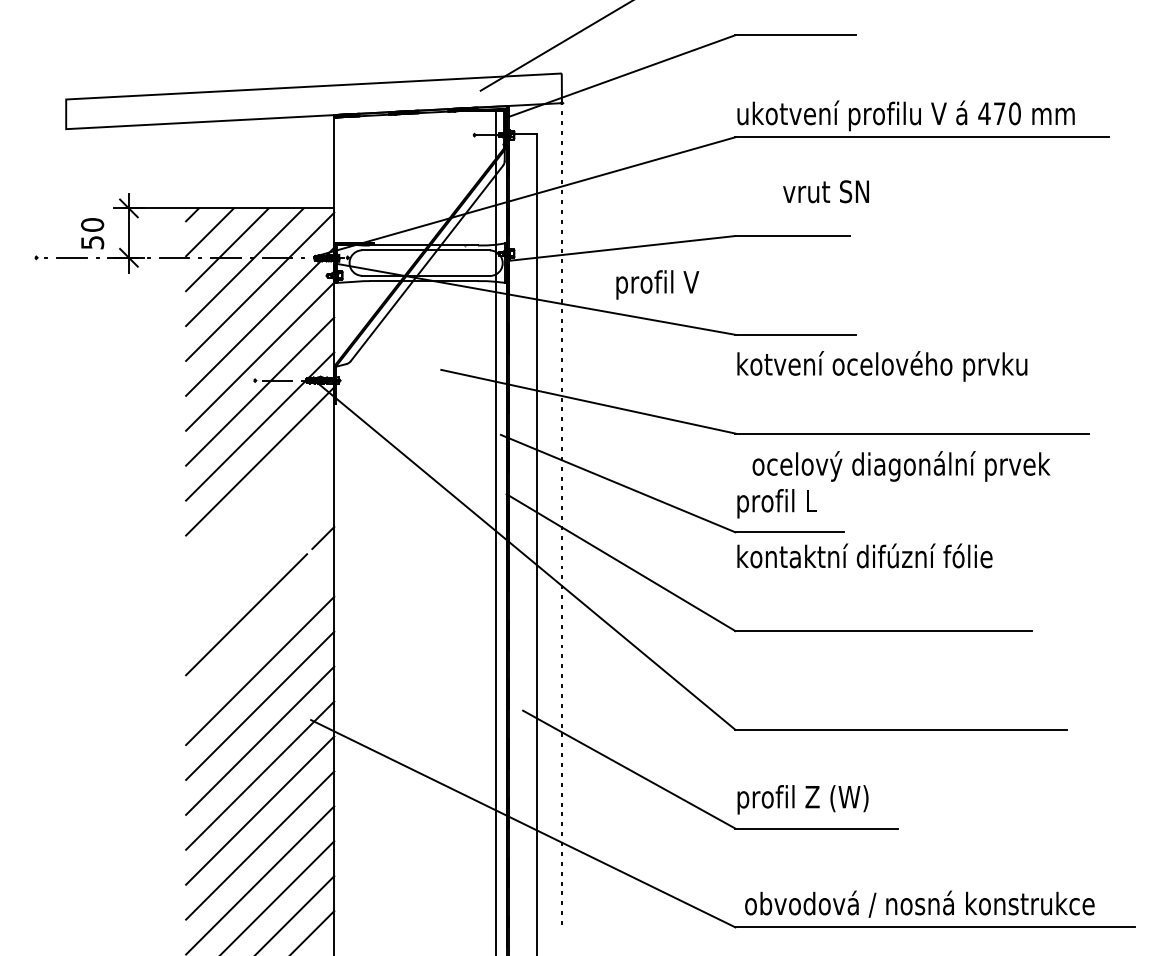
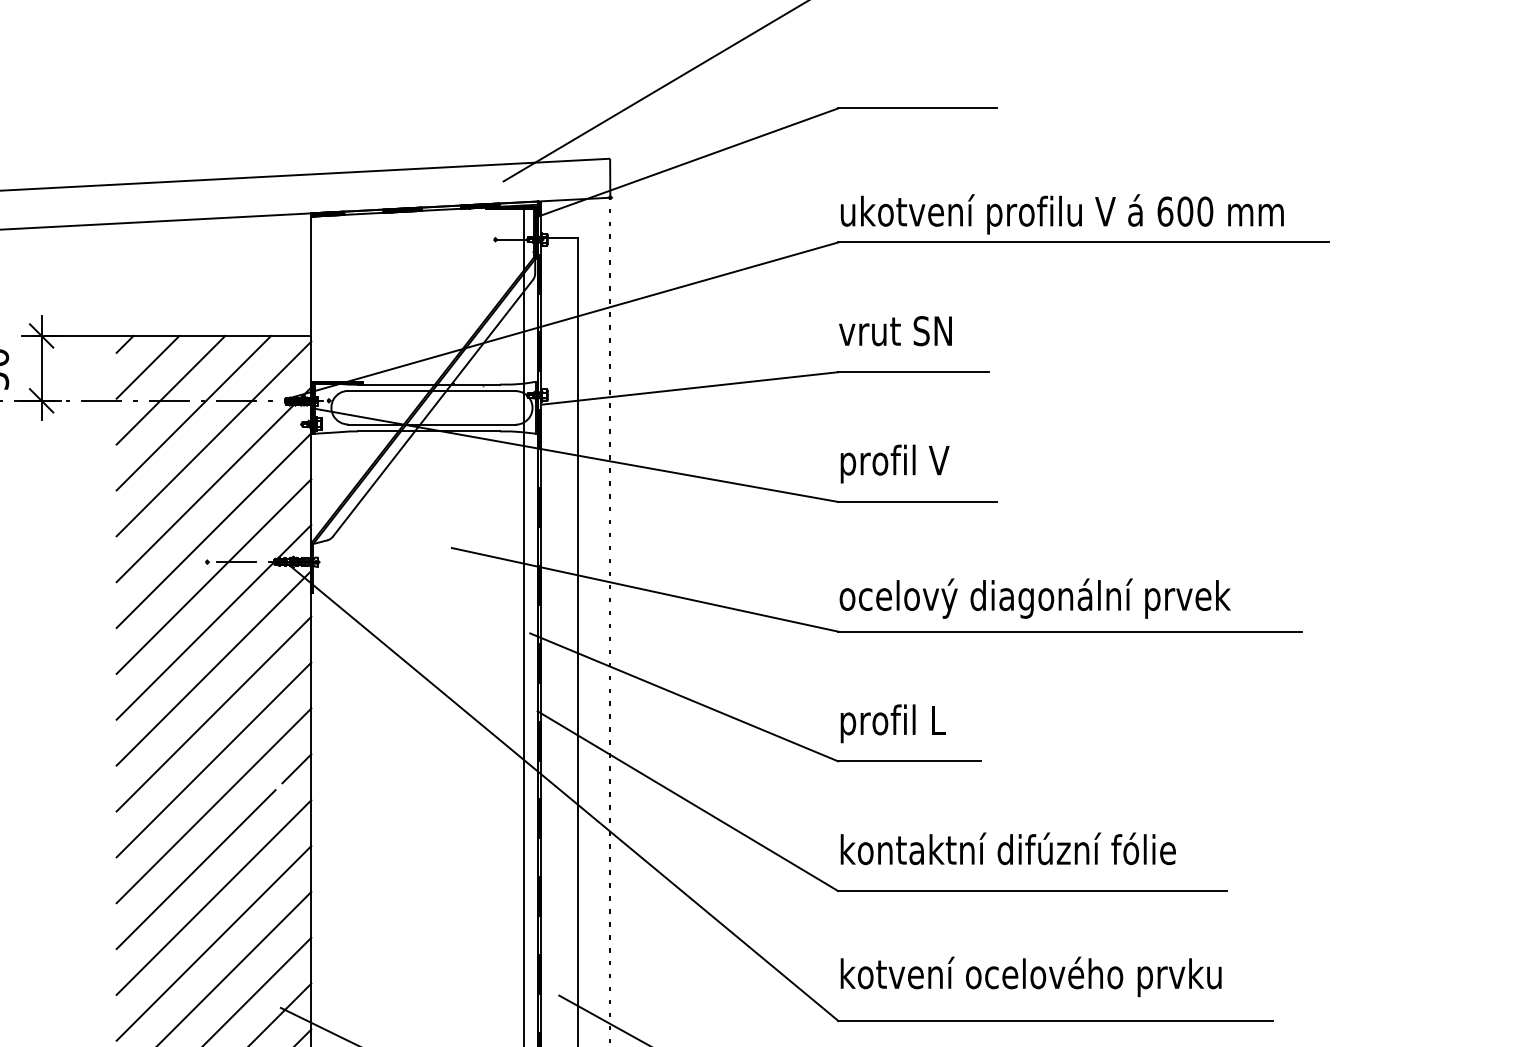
text: (991, 113) -> (1174, 211), 470 -> 600
text: (825, 191) -> (894, 330), moved
text: (657, 284) -> (894, 463), moved
text: (882, 366) -> (1031, 976), moved
text: (901, 466) -> (1035, 598), moved
line: (260, 496) -> (214, 714), added
line: (260, 531) -> (214, 760), added
text: (864, 555) -> (1007, 848), moved
line: (260, 566) -> (214, 806), added
line: (260, 635) -> (214, 896), added

